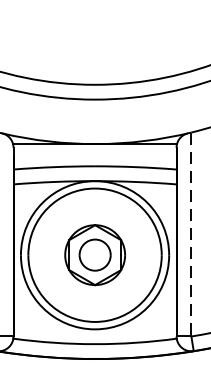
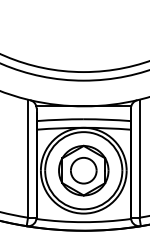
line: (191, 235) -> (139, 159), dashed -> solid
part: (94, 254) -> (83, 170), size x1.43

